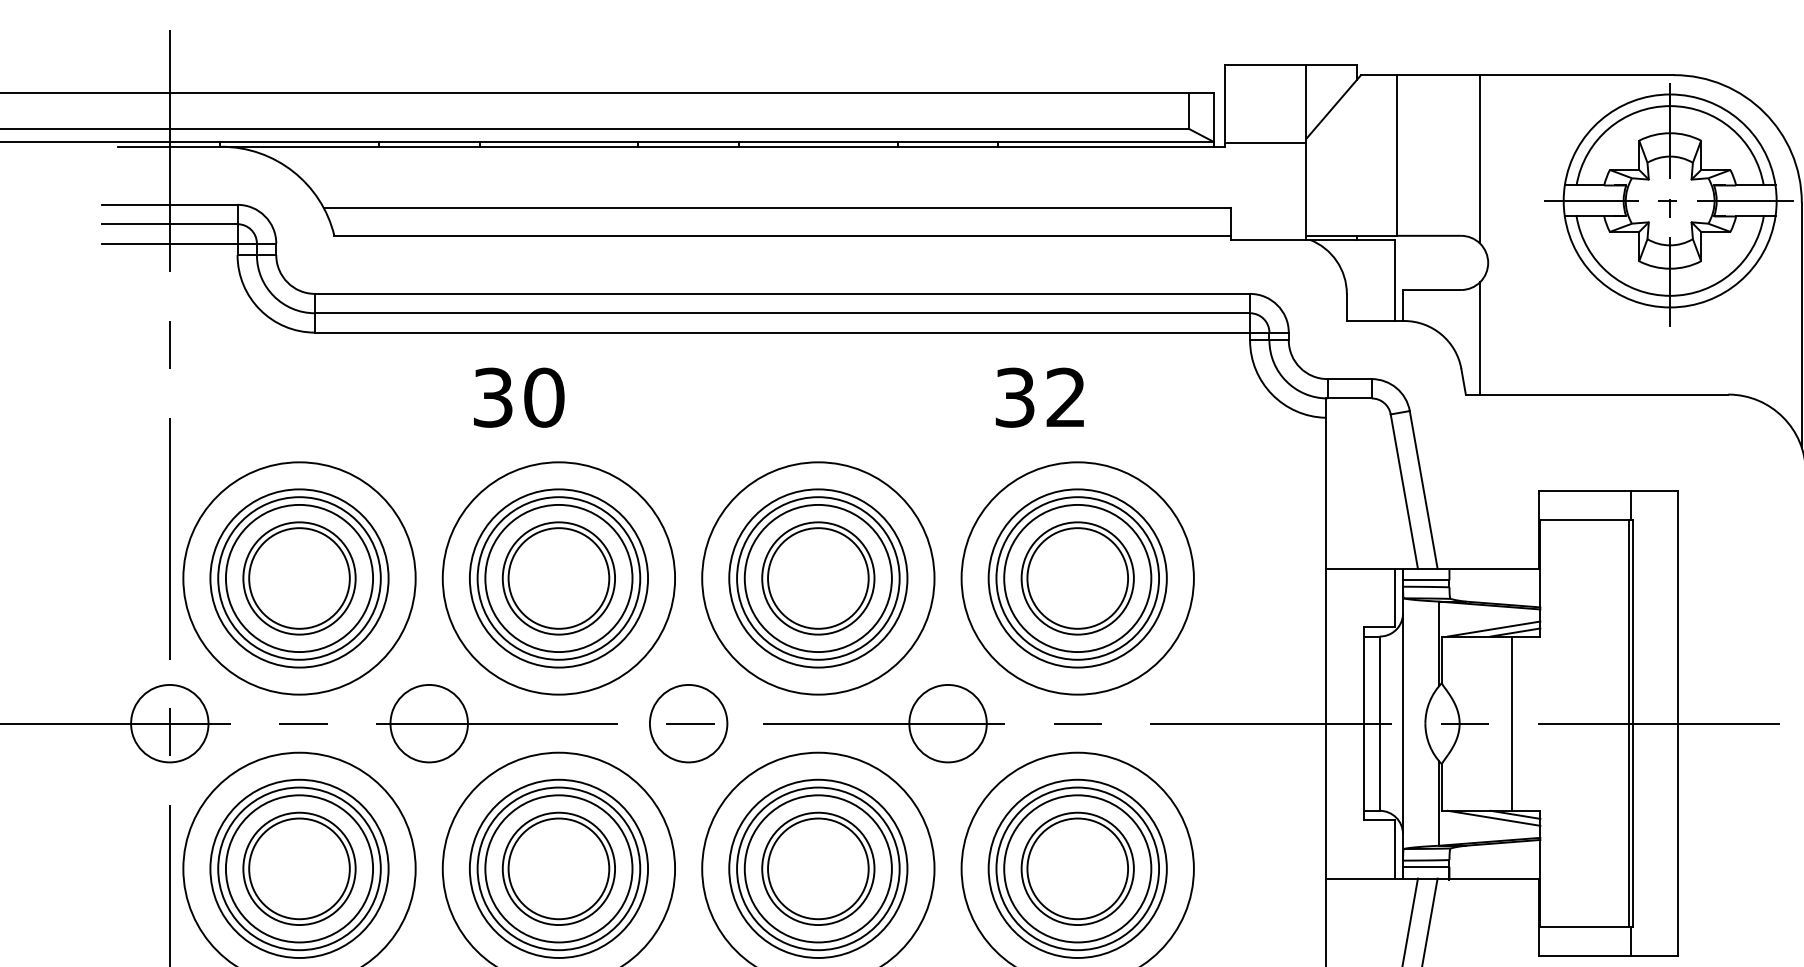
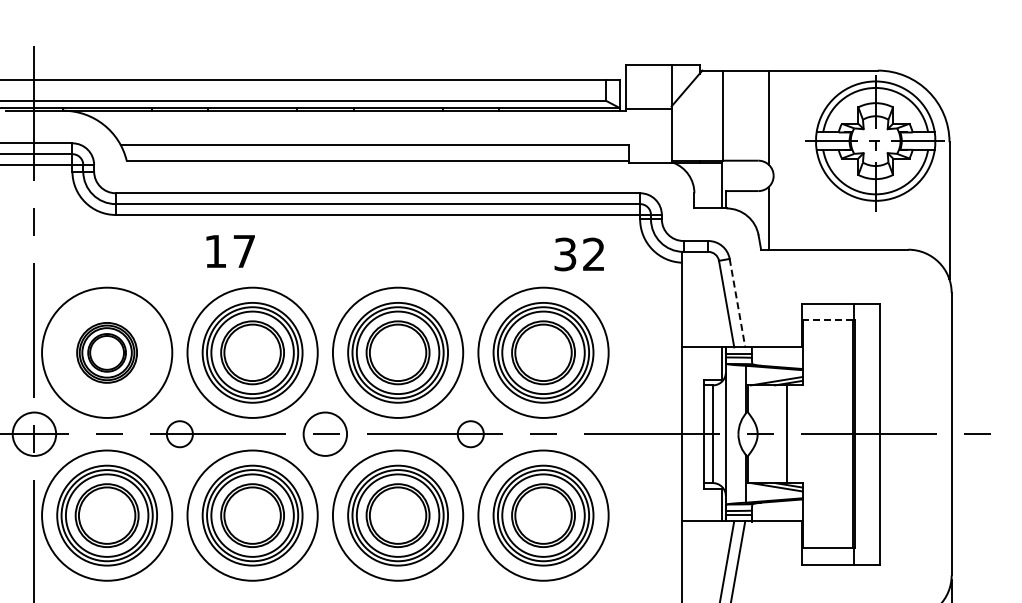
text: (519, 397) -> (230, 251), 30 -> 17
text: (1038, 397) -> (578, 254), moved
line: (1423, 490) -> (737, 303), solid -> dashed
line: (1584, 520) -> (827, 320), solid -> dashed
part: (298, 577) -> (106, 352), size x0.6
circle: (428, 722) -> (179, 433), size x0.6
circle: (947, 722) -> (470, 433), size x0.6

